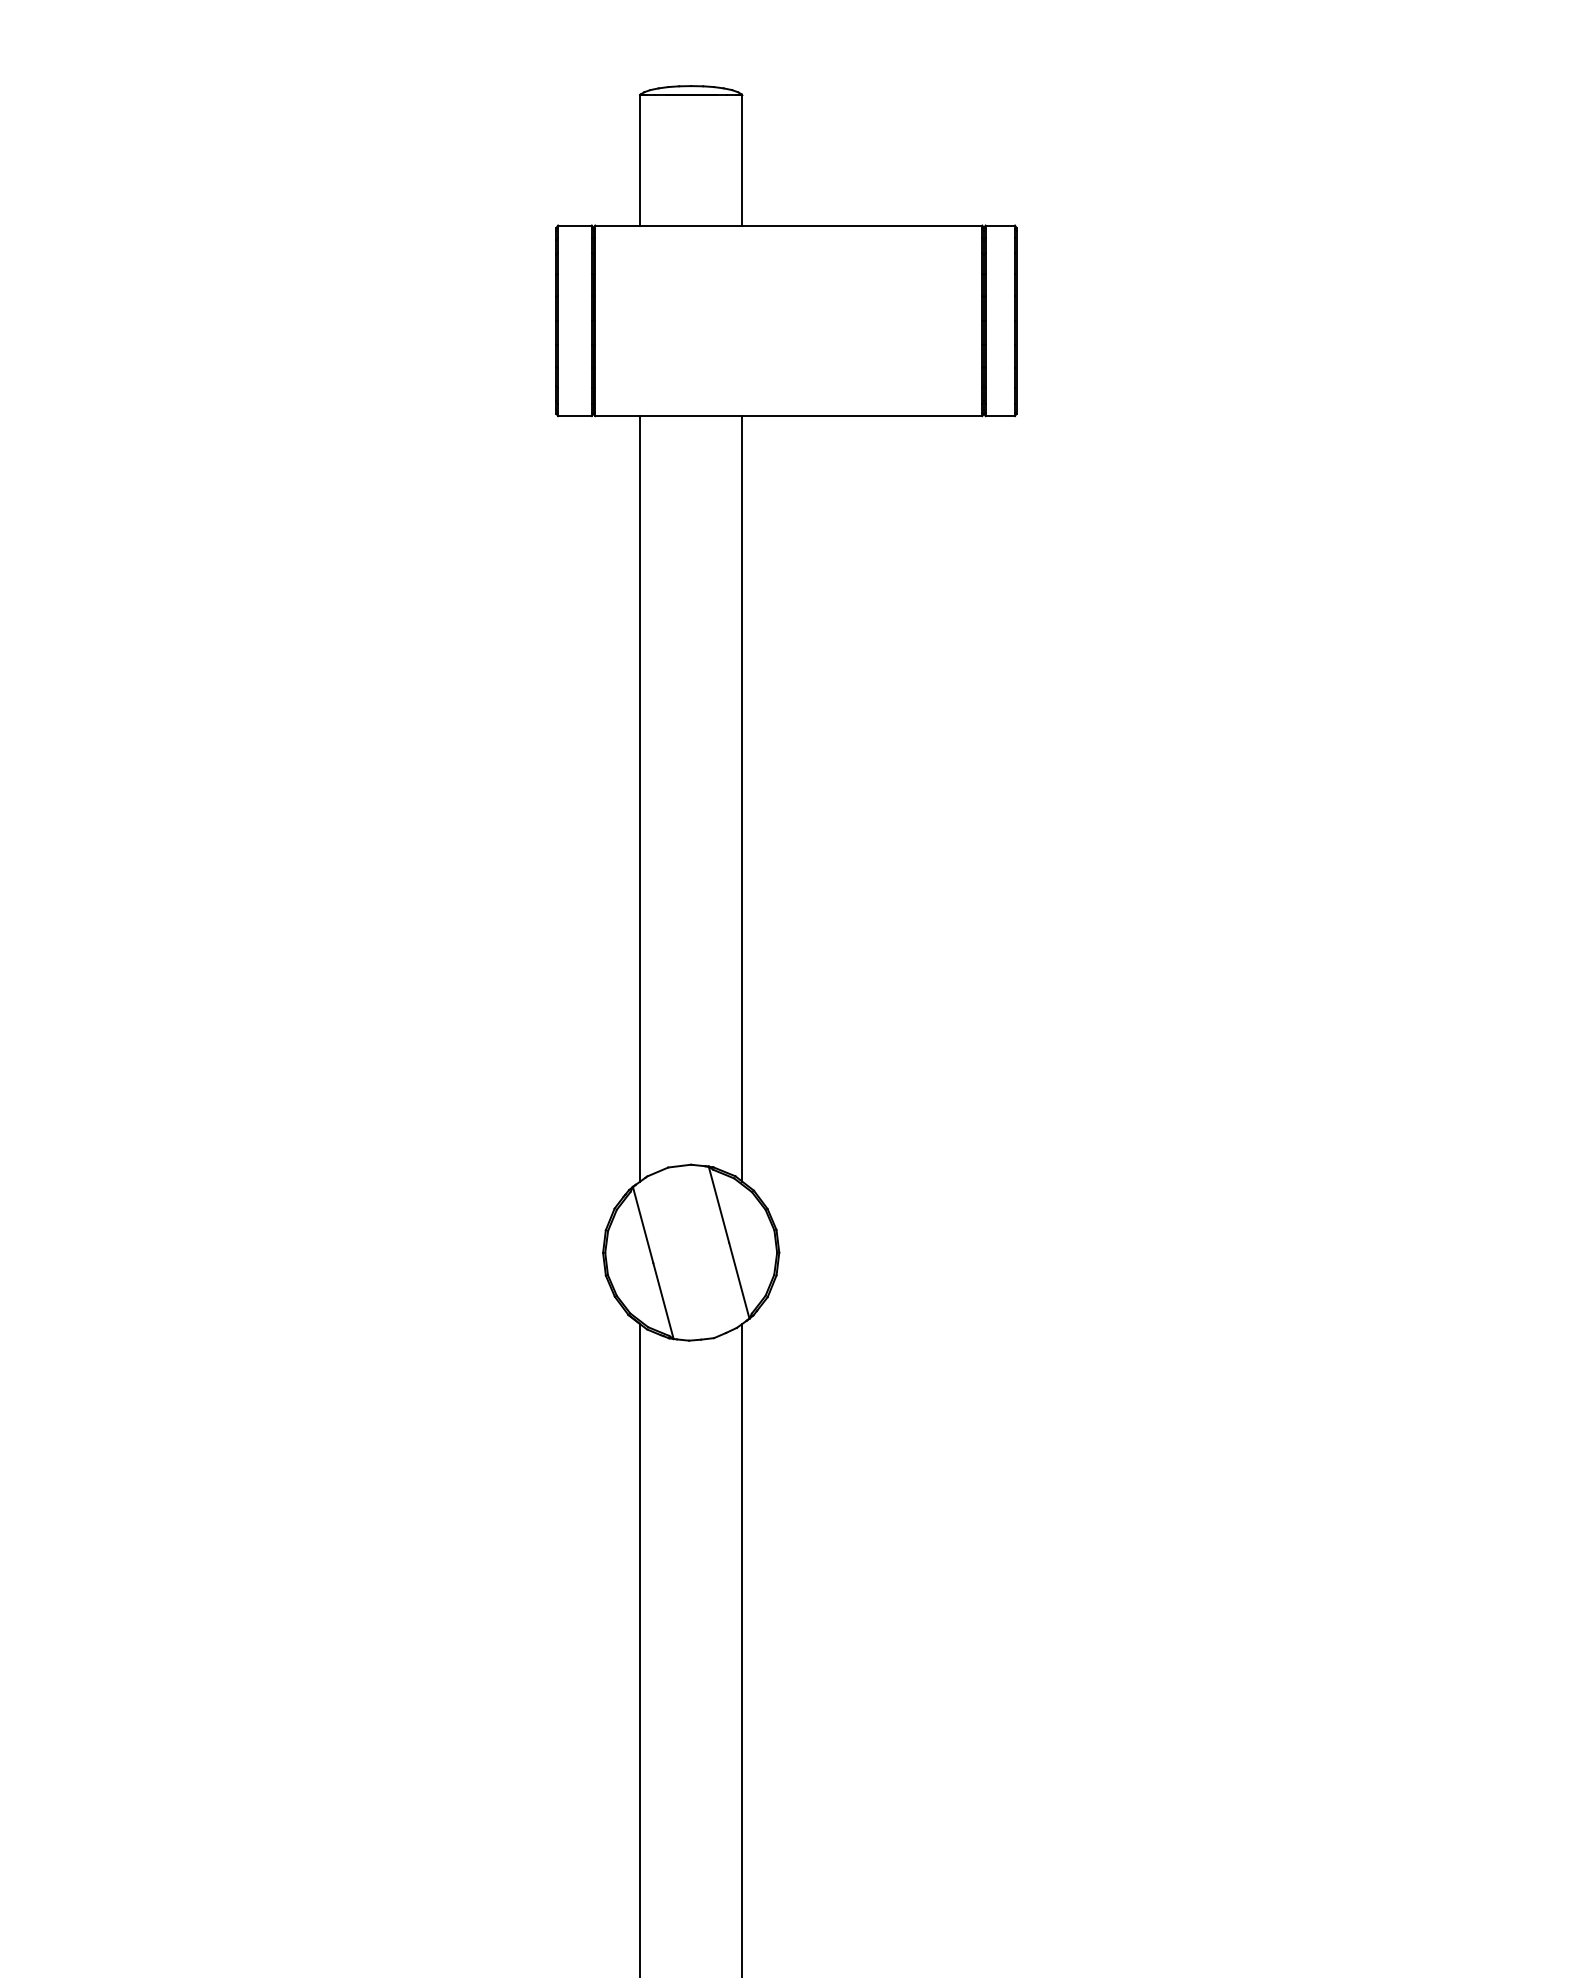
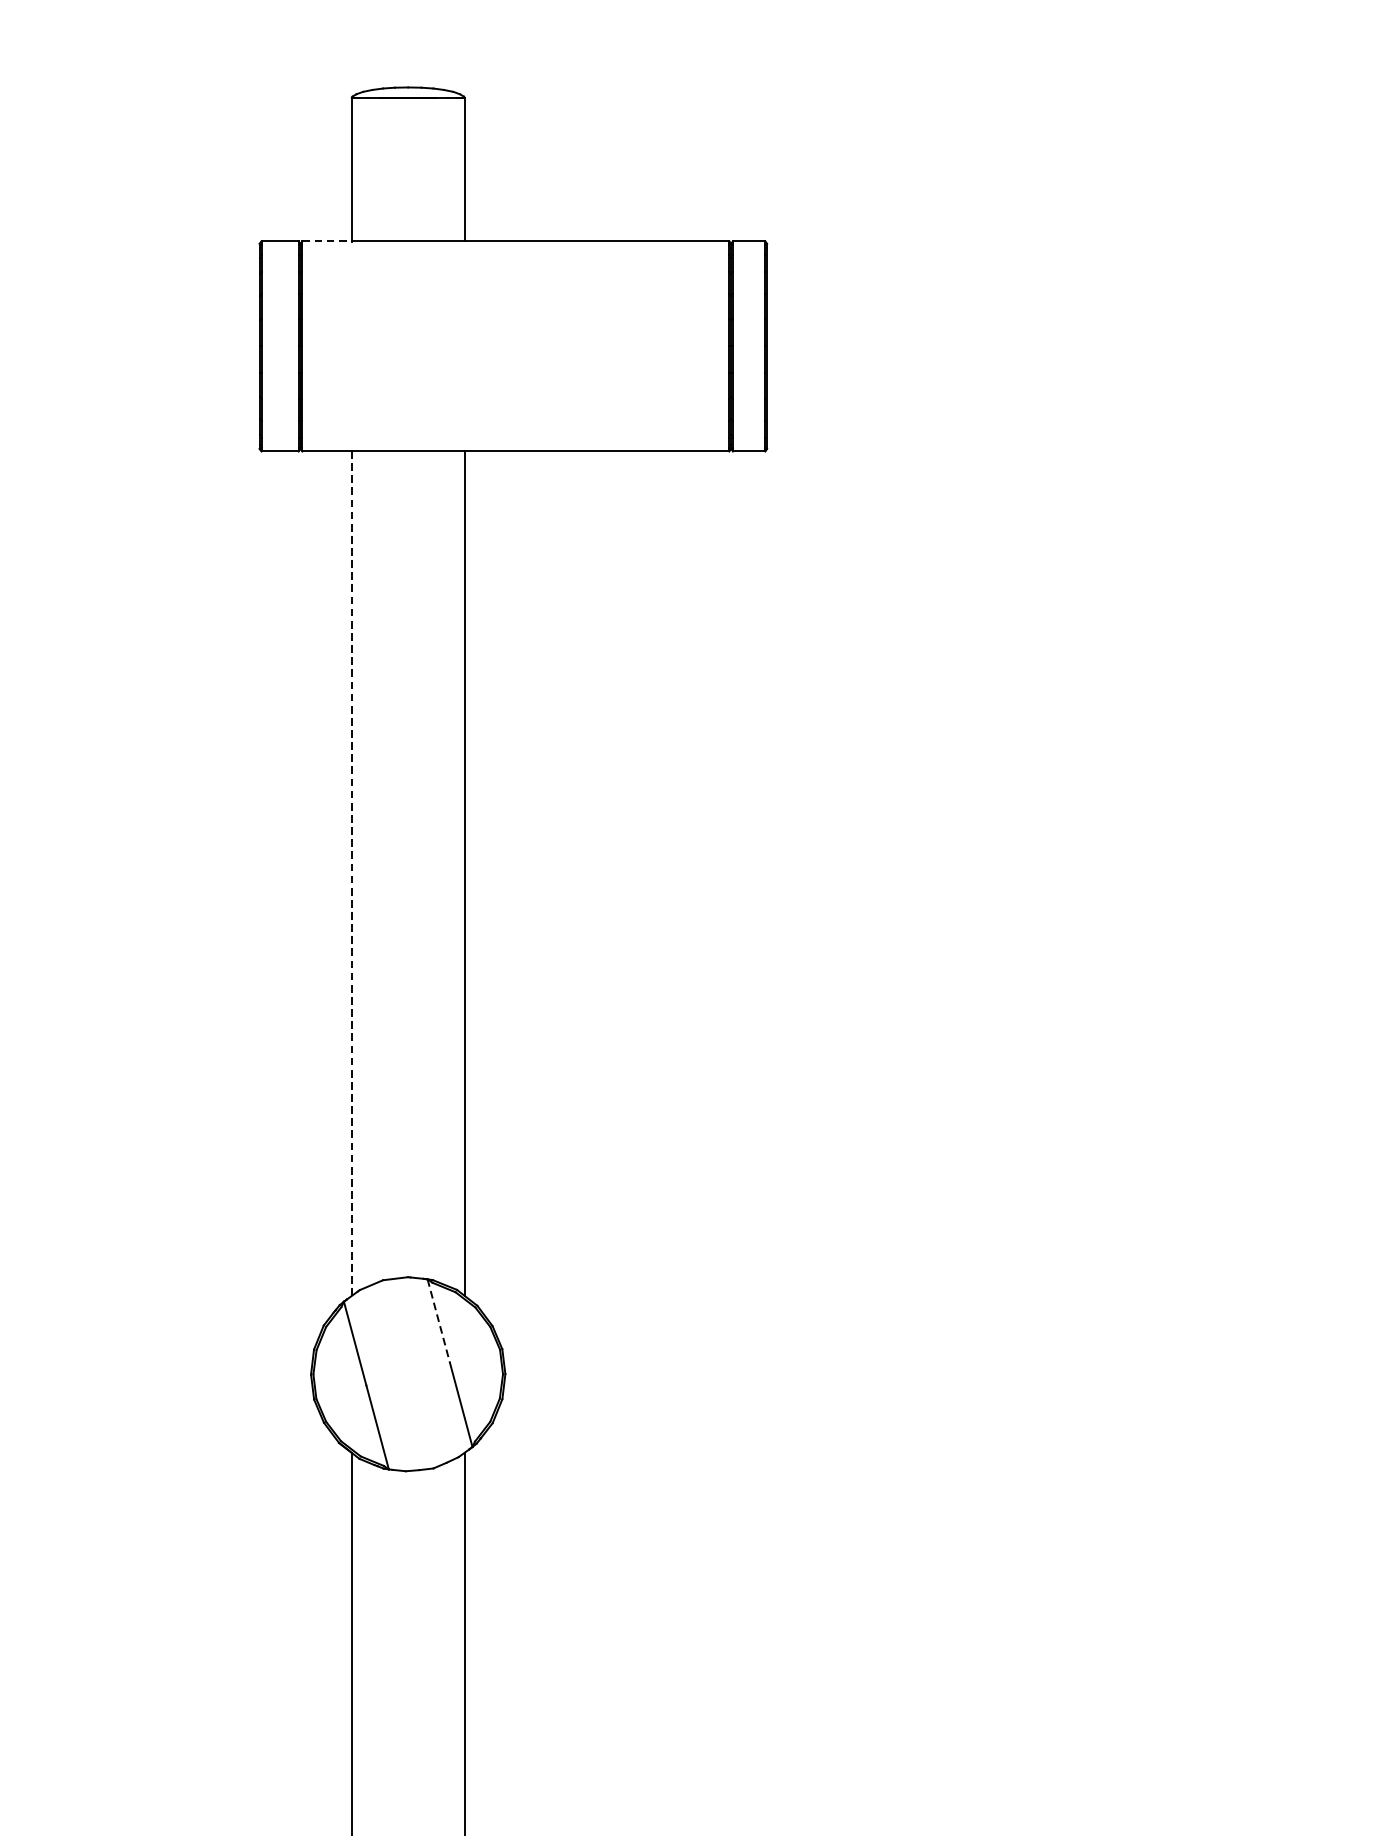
line: (618, 225) -> (328, 241), solid -> dashed
line: (640, 798) -> (352, 873), solid -> dashed
line: (719, 1205) -> (439, 1322), solid -> dashed

